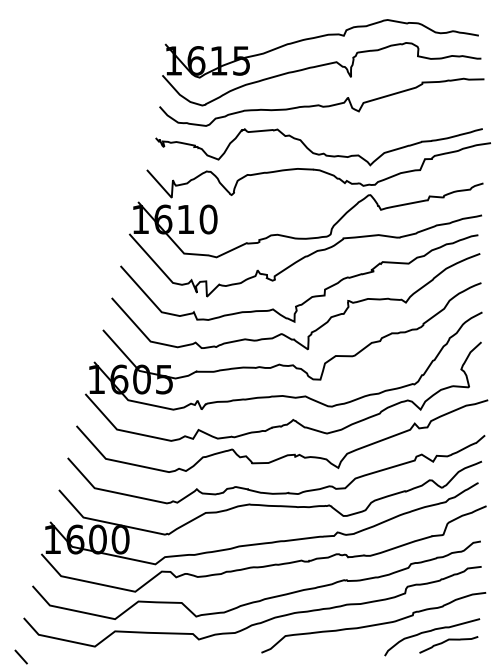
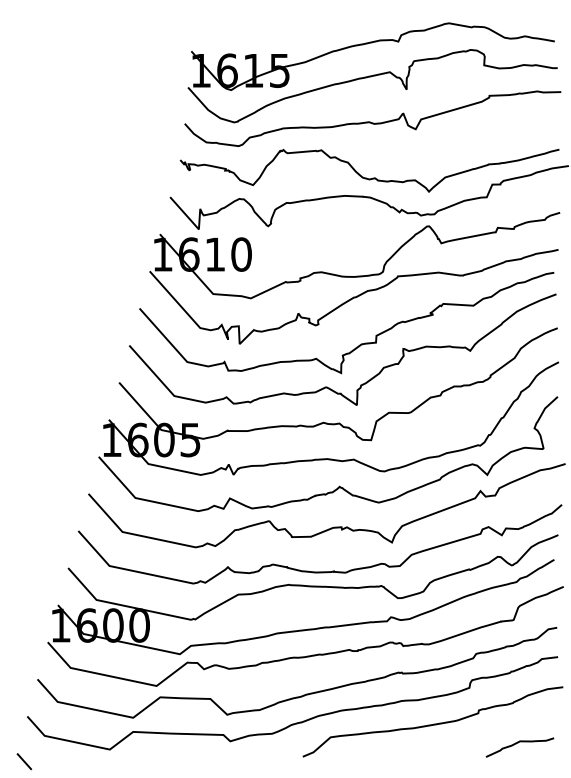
curve: (431, 631) -> (499, 732), removed

